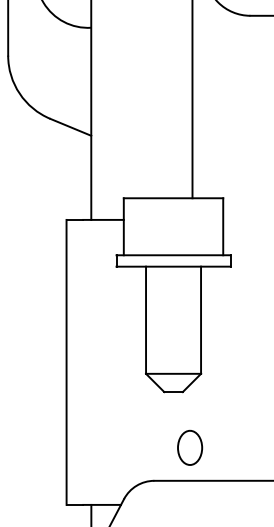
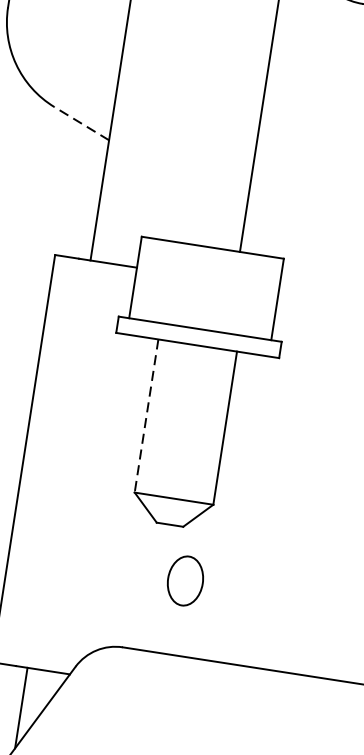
line: (70, 127) -> (81, 123), solid -> dashed
line: (146, 320) -> (147, 416), solid -> dashed
part: (190, 447) -> (186, 580), moved

